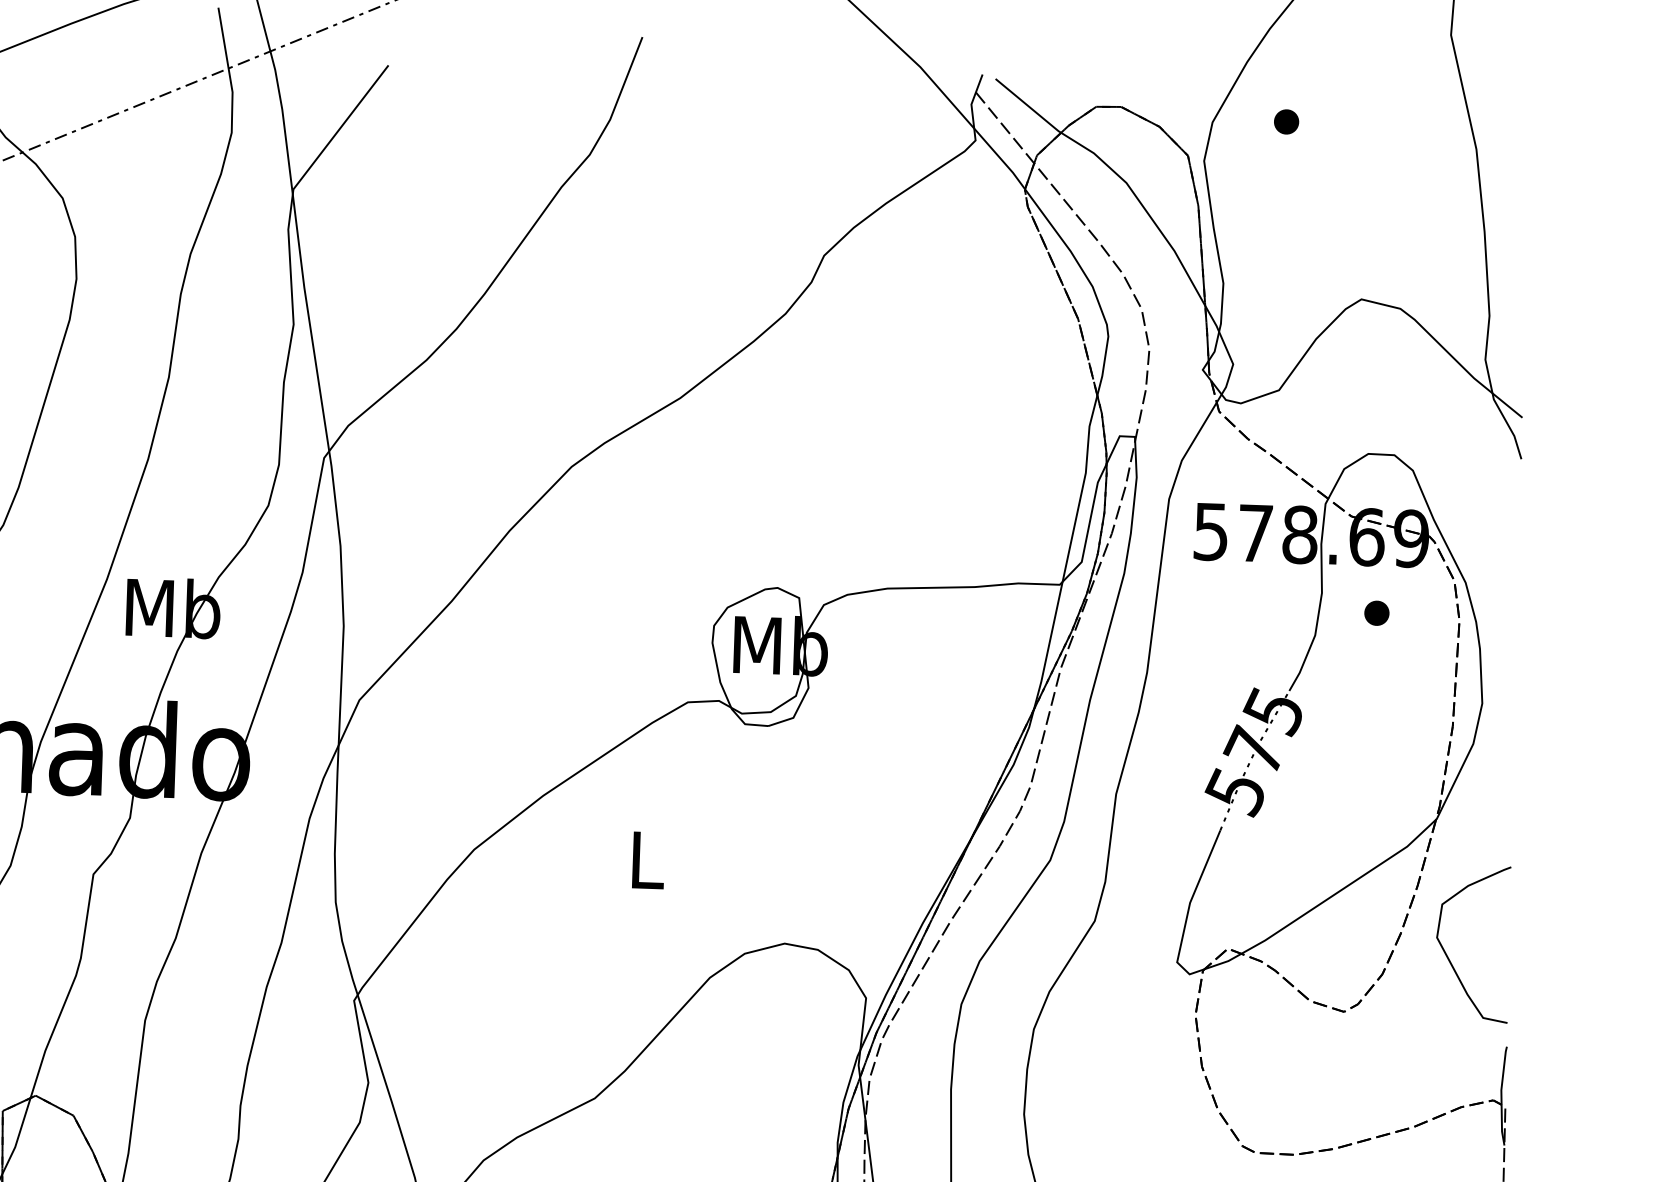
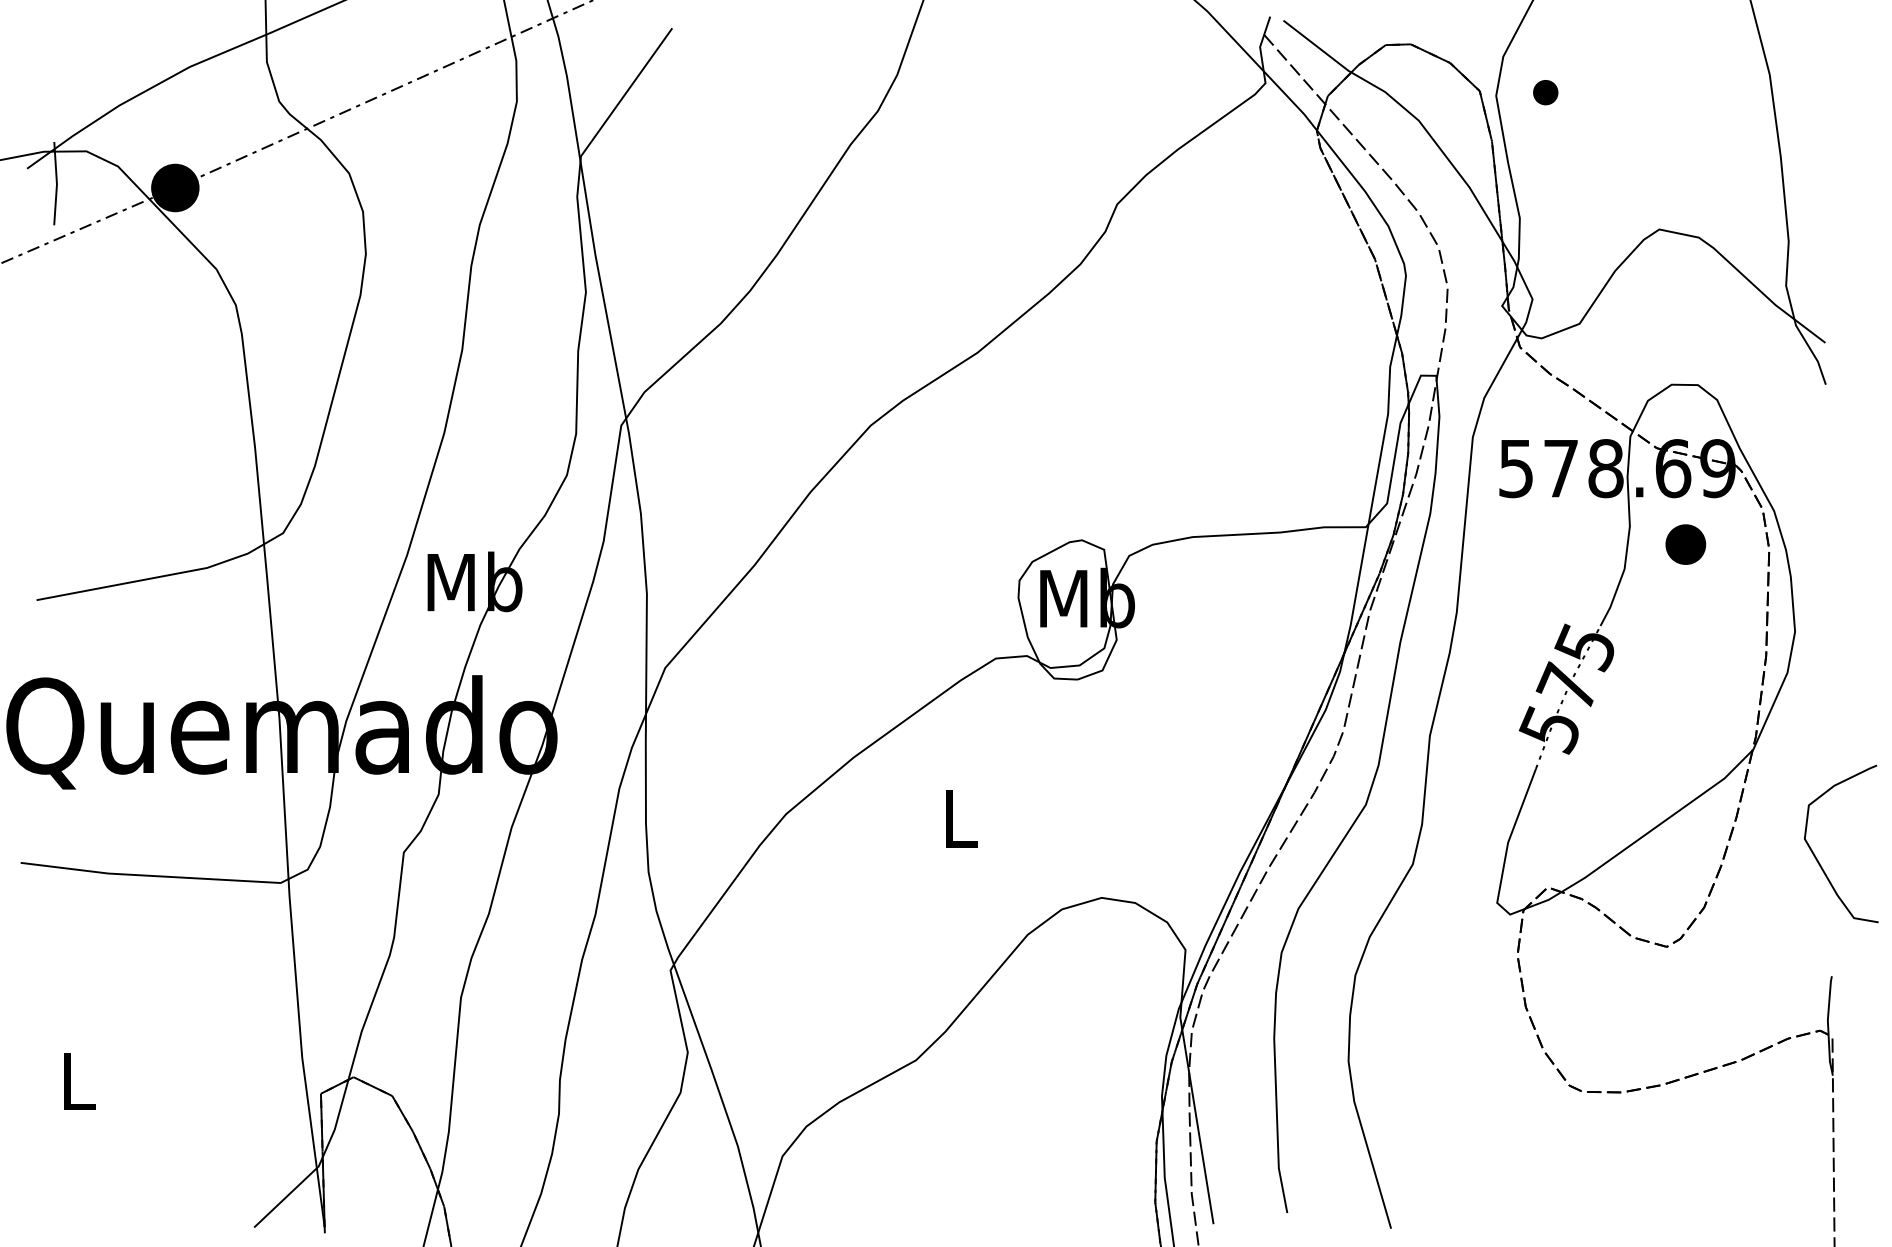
part: (1286, 121) -> (1545, 92), moved
part: (1376, 613) -> (1685, 544), size x1.6
curve: (1448, 955) -> (1816, 856), moved

